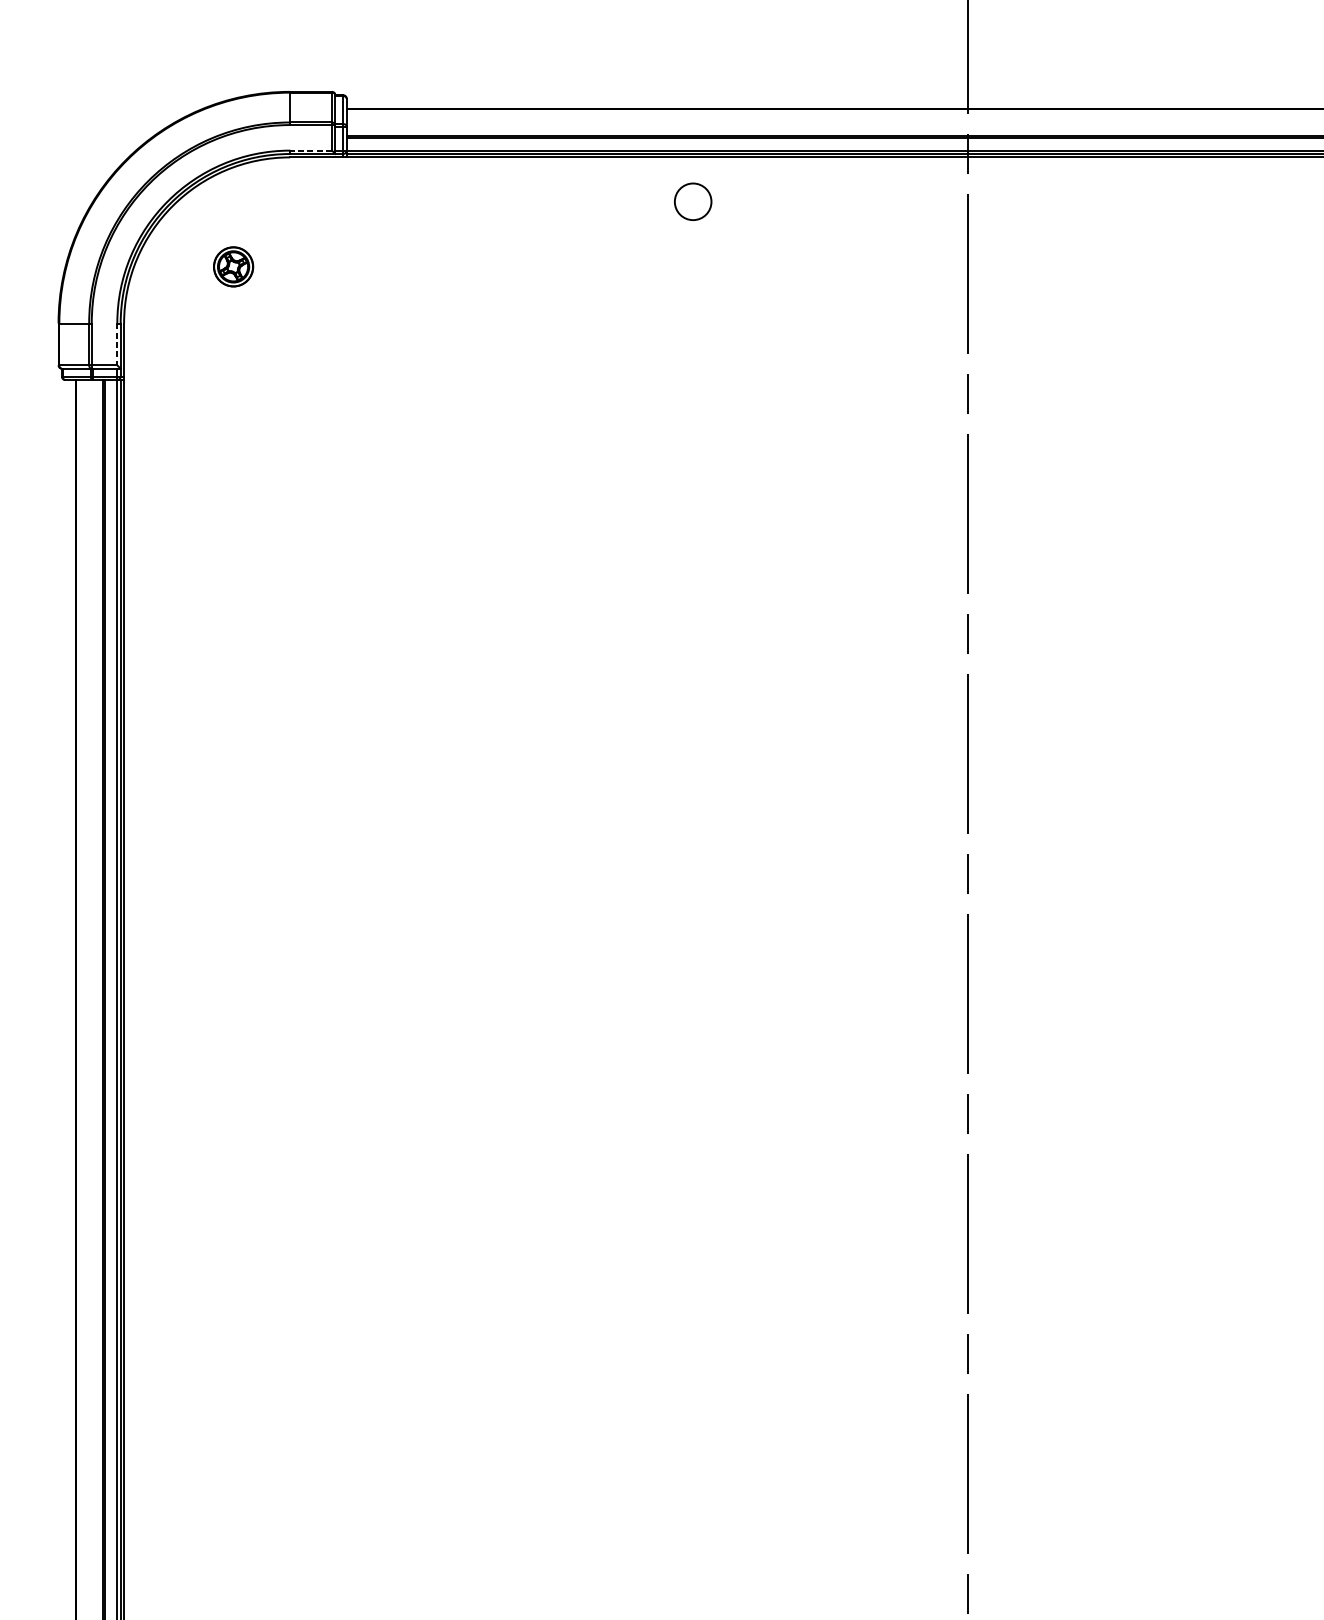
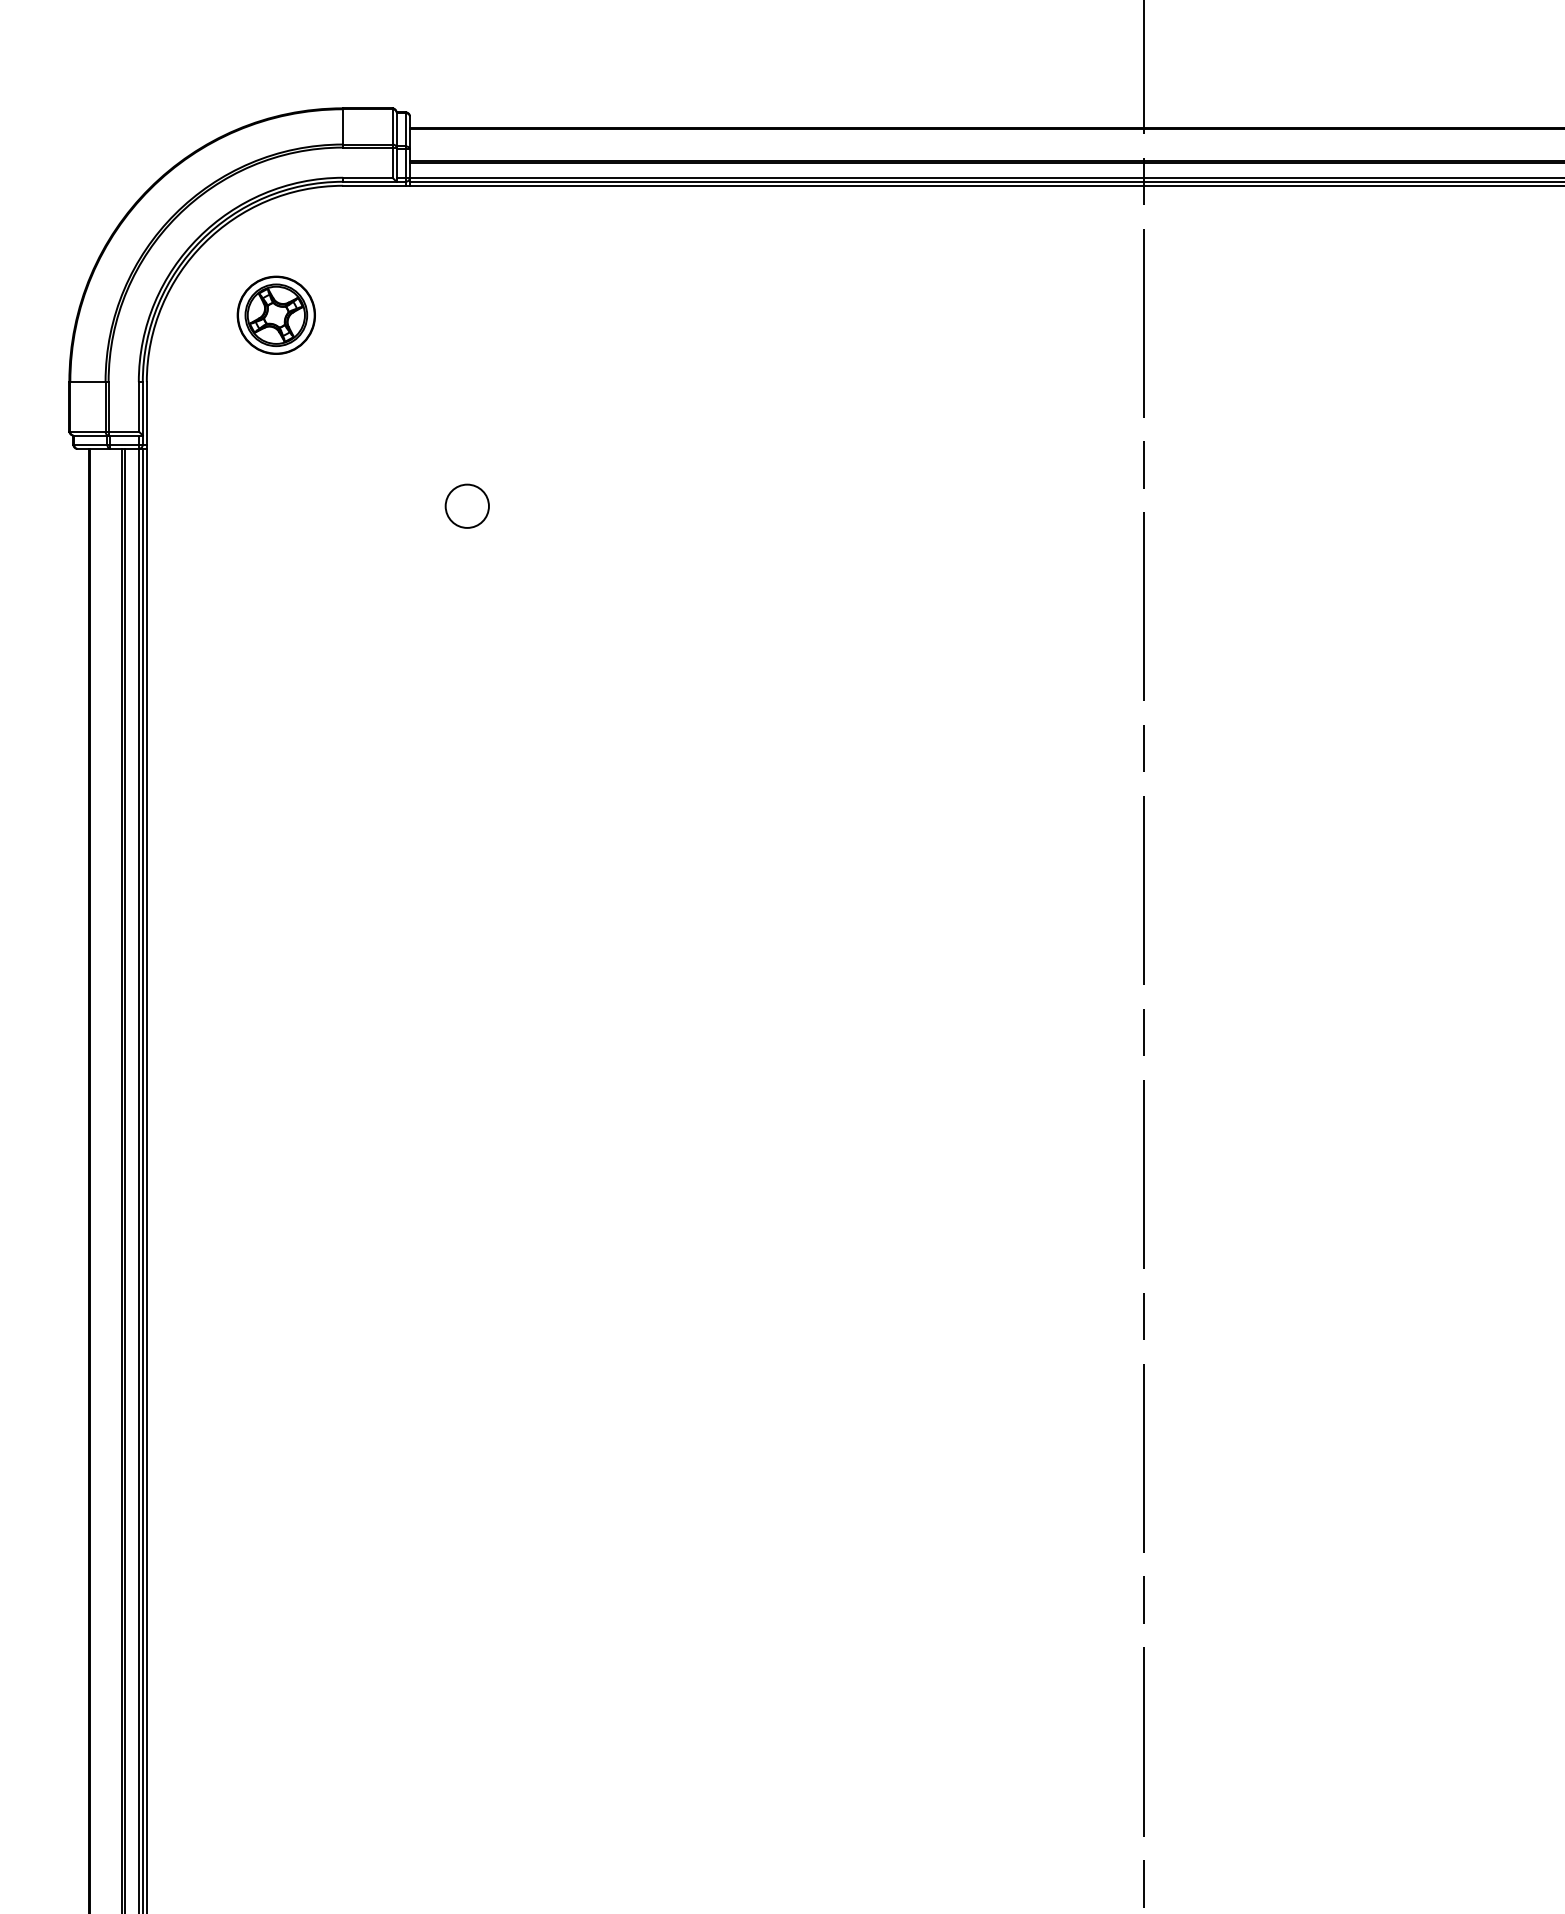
line: (310, 150) -> (367, 177), dashed -> solid
circle: (692, 201) -> (466, 505), moved
part: (232, 266) -> (275, 314), size x1.67
line: (117, 344) -> (138, 406), dashed -> solid

